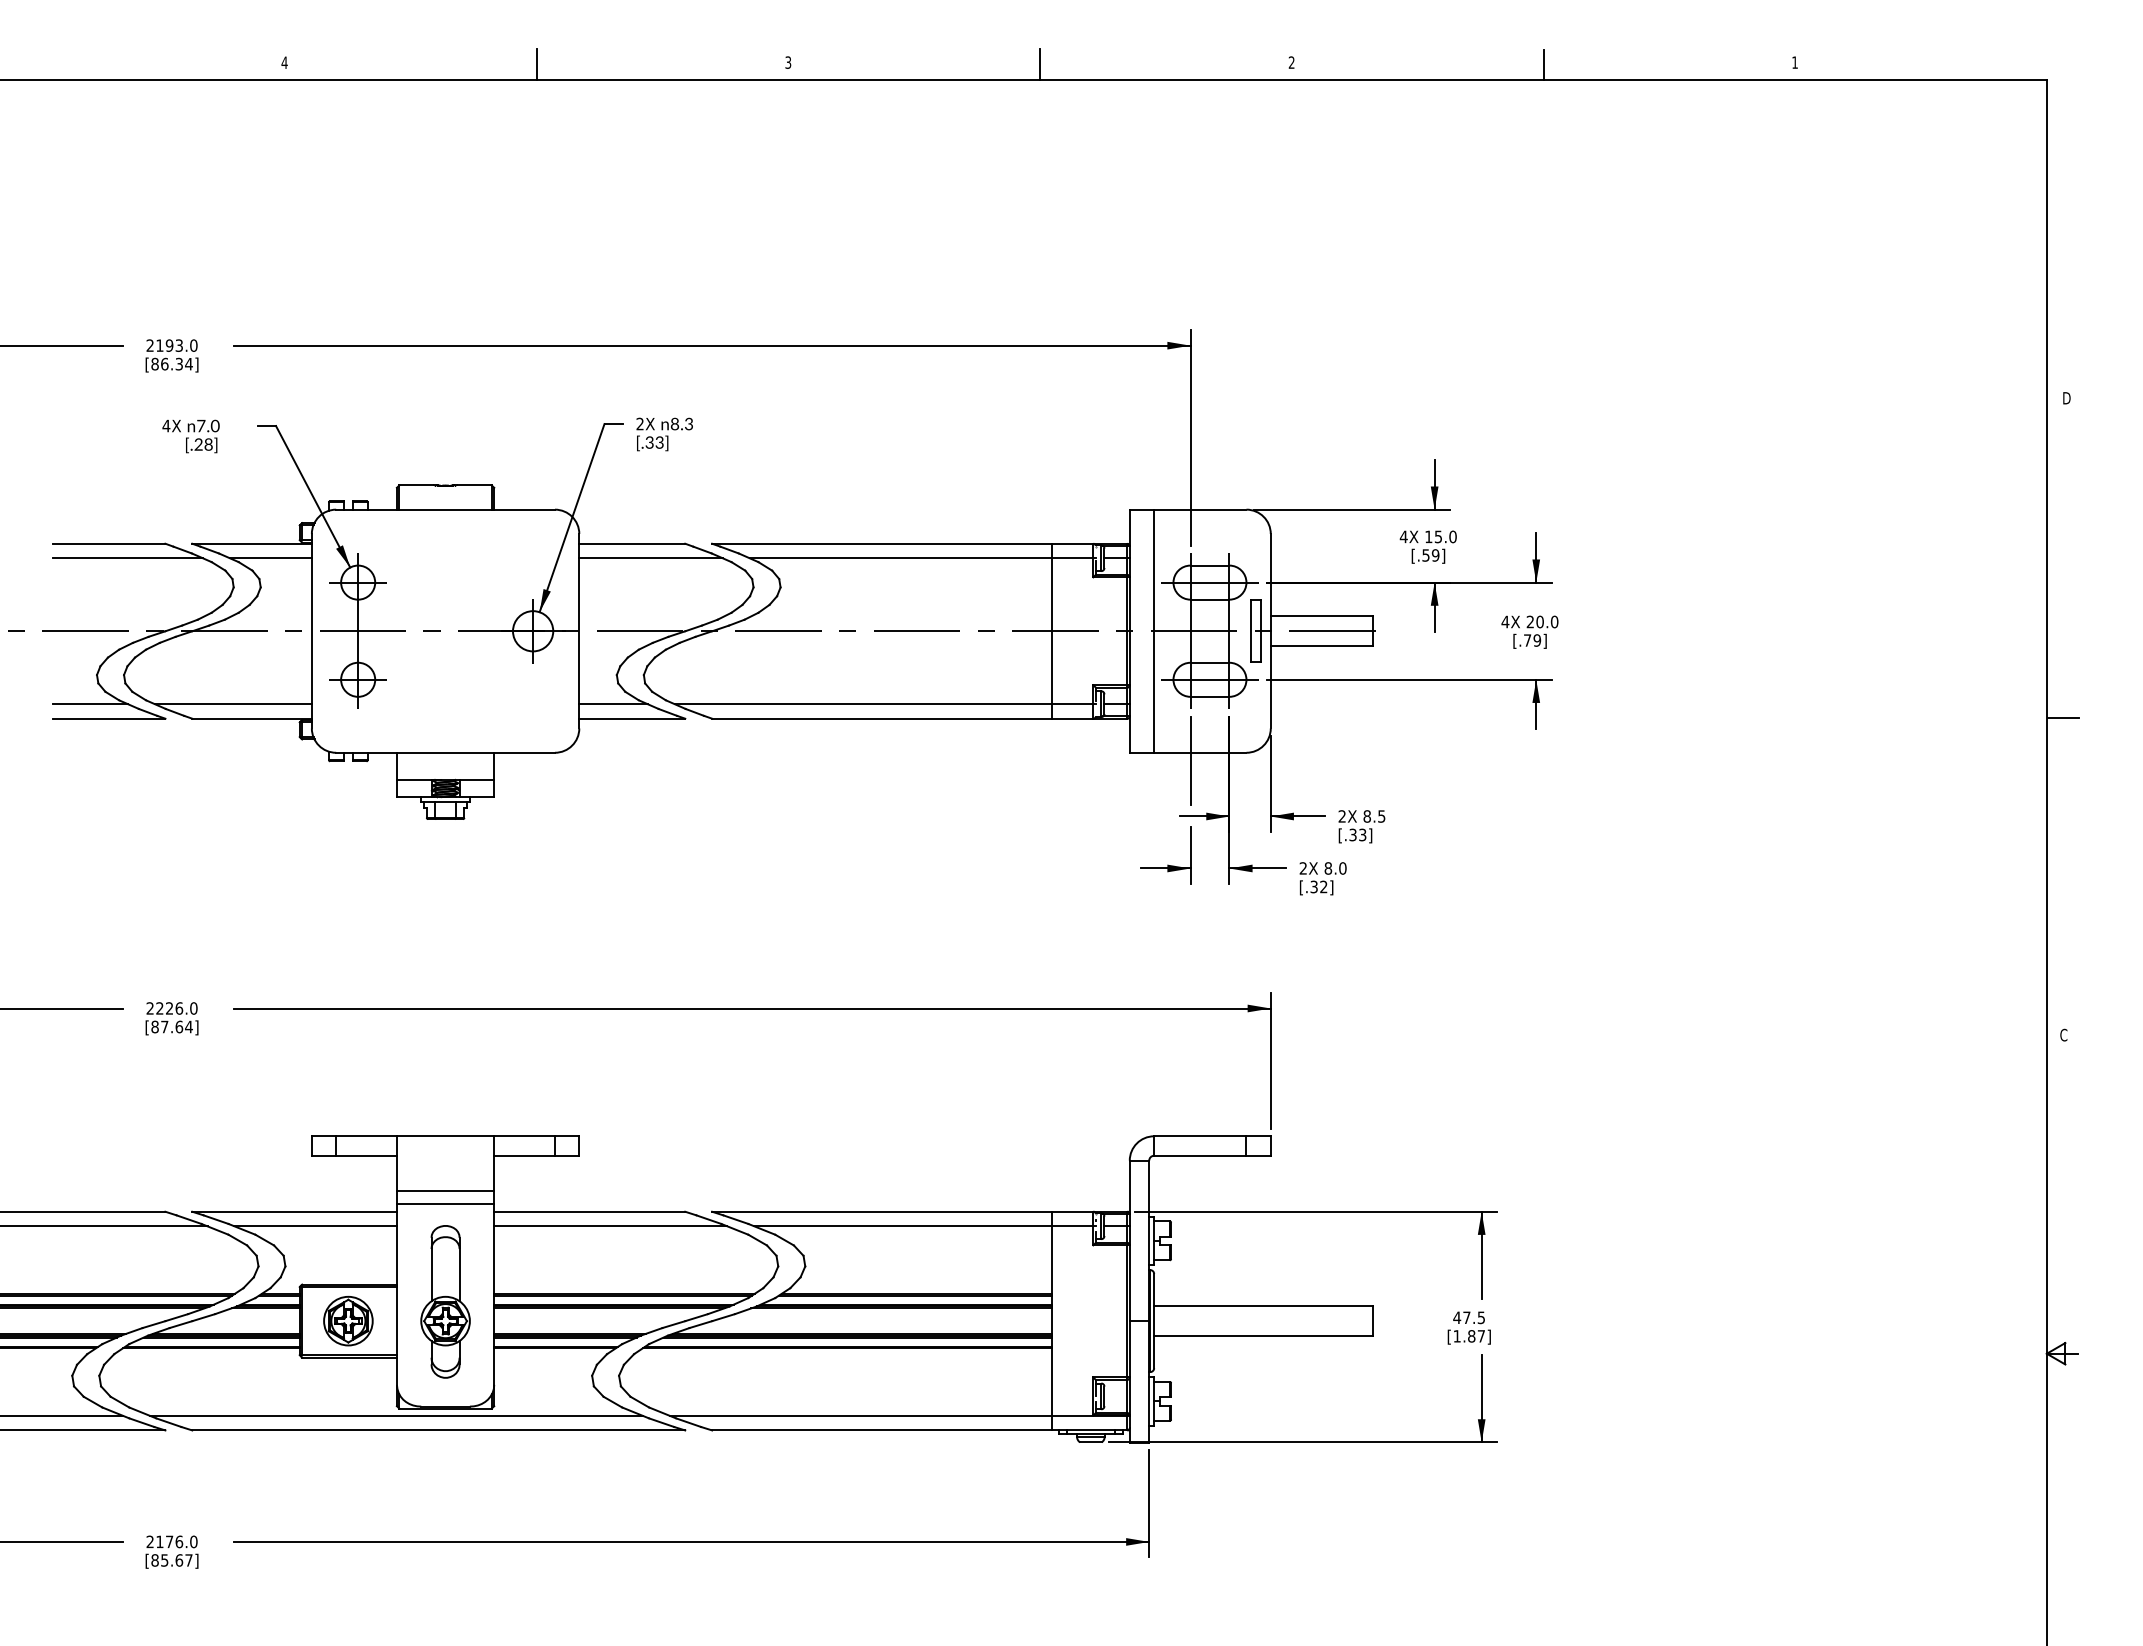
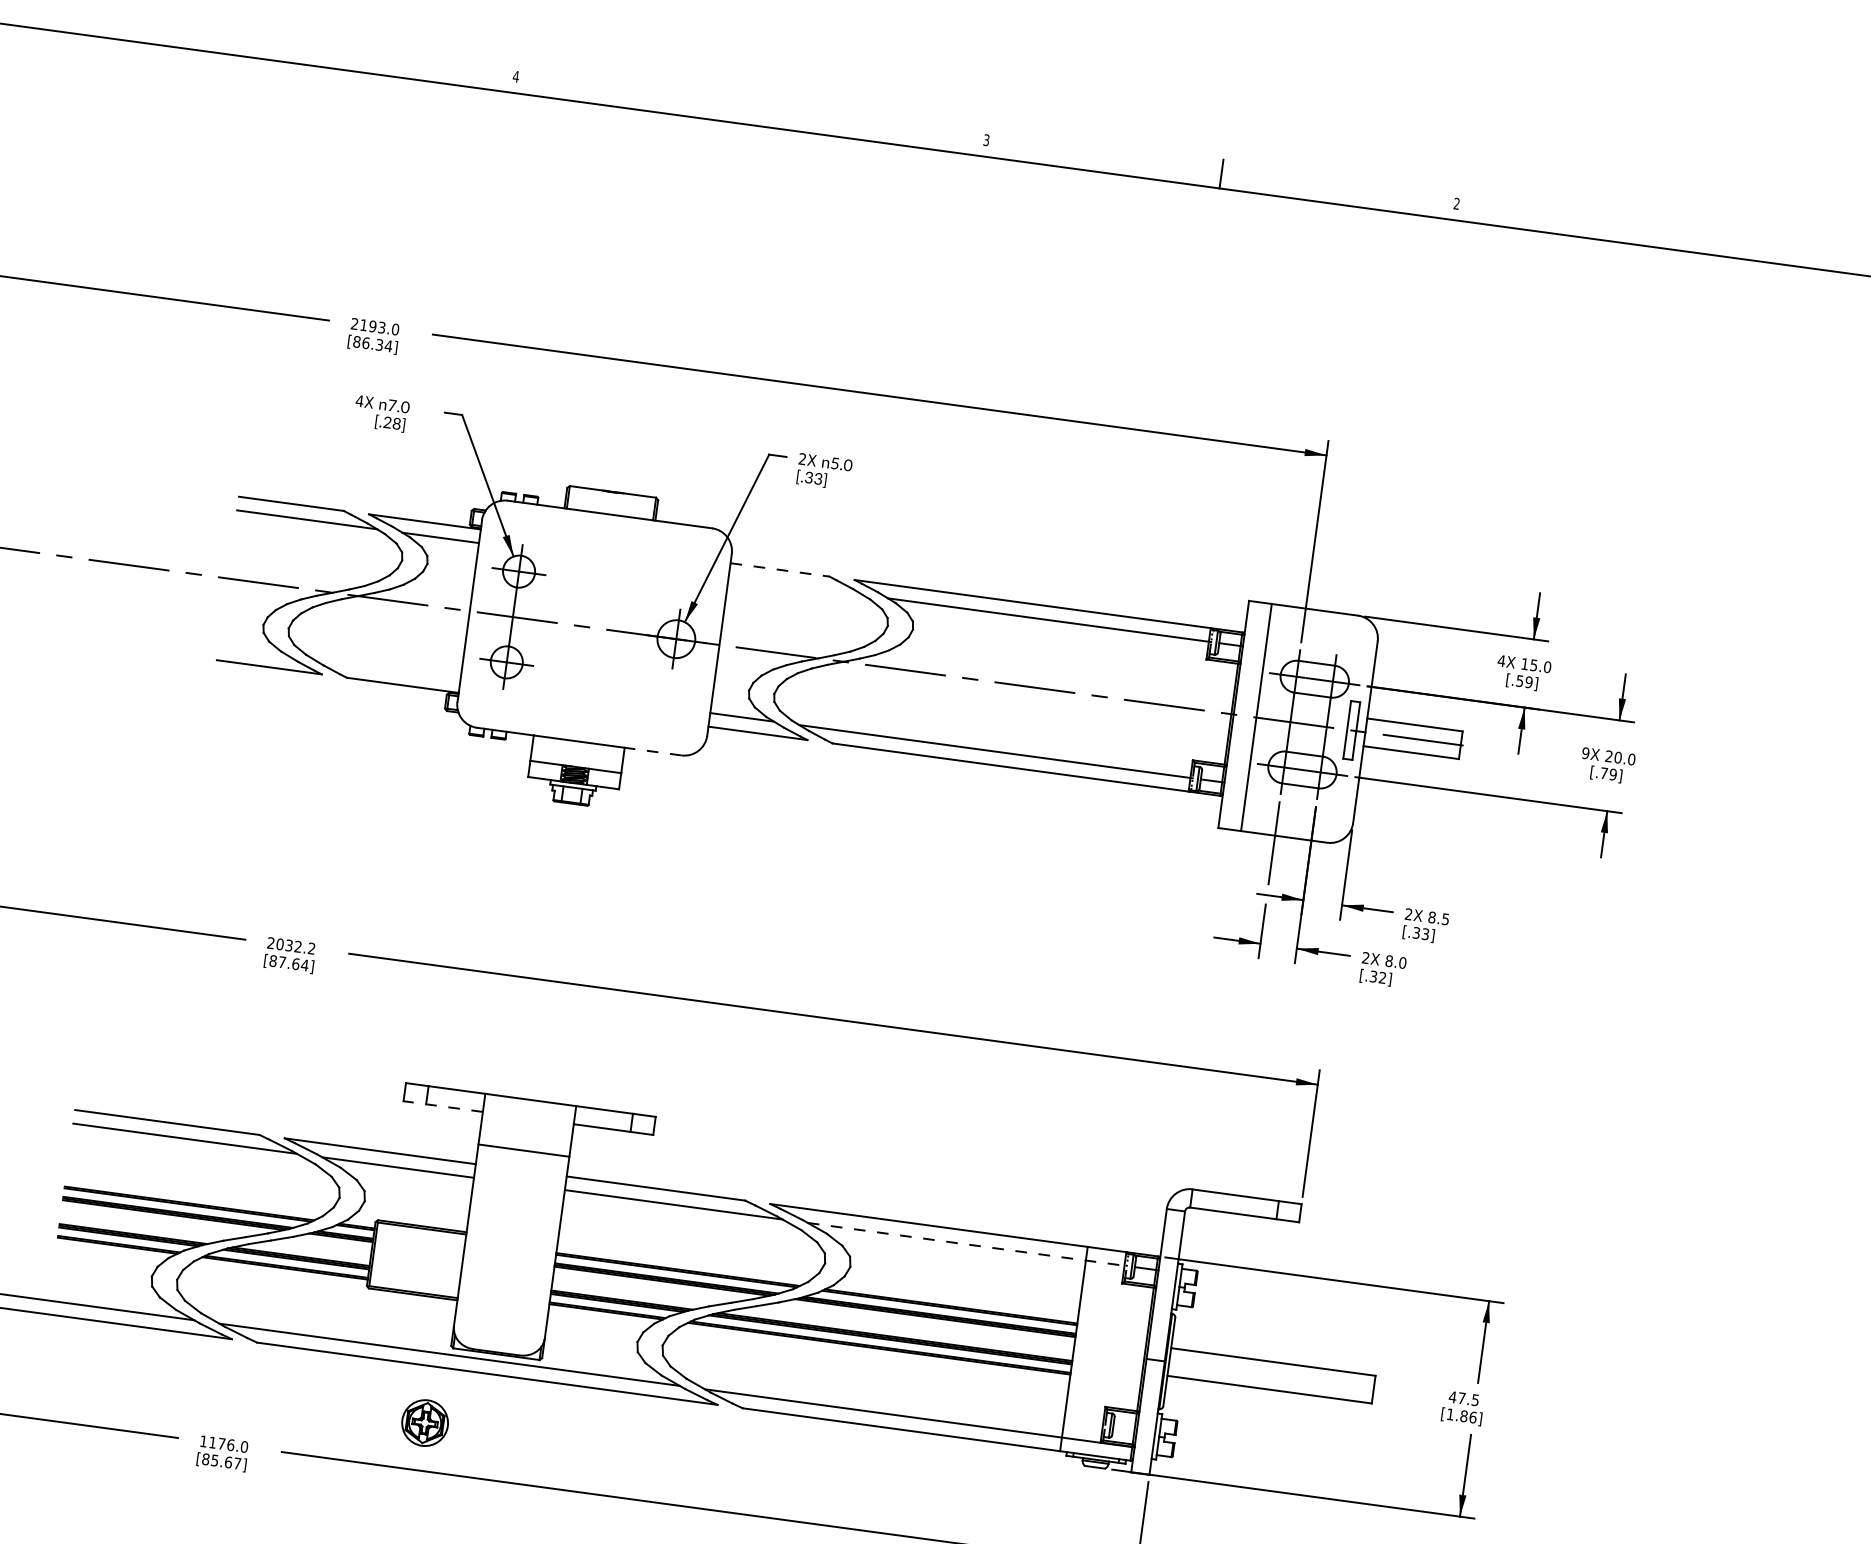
line: (536, 64) -> (751, 110), removed
line: (1543, 64) -> (1691, 237), removed
text: (681, 424) -> (841, 464), 8.3 -> 5.0
line: (632, 543) -> (780, 569), solid -> dashed
line: (650, 558) -> (795, 586), removed
text: (1505, 621) -> (1585, 752), 4X -> 9X
line: (1051, 630) -> (1160, 703), removed
line: (90, 704) -> (253, 651), removed
line: (232, 704) -> (386, 669), removed
line: (524, 752) -> (653, 751), solid -> dashed
text: (176, 1008) -> (295, 946), 2226.0 -> 2032.2
line: (353, 1155) -> (442, 1106), solid -> dashed
line: (445, 1203) -> (522, 1162), removed
line: (925, 1226) -> (967, 1244), solid -> dashed
part: (445, 1301) -> (509, 1254), removed
part: (348, 1320) -> (425, 1422), moved
text: (1481, 1336) -> (1473, 1417), [1.87] -> [1.86]
text: (149, 1541) -> (203, 1440), 2176.0 -> 1176.0

